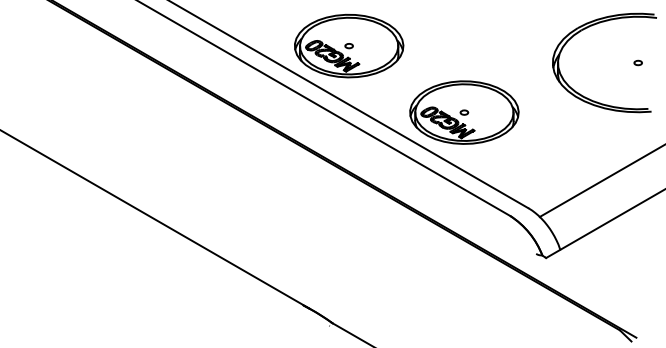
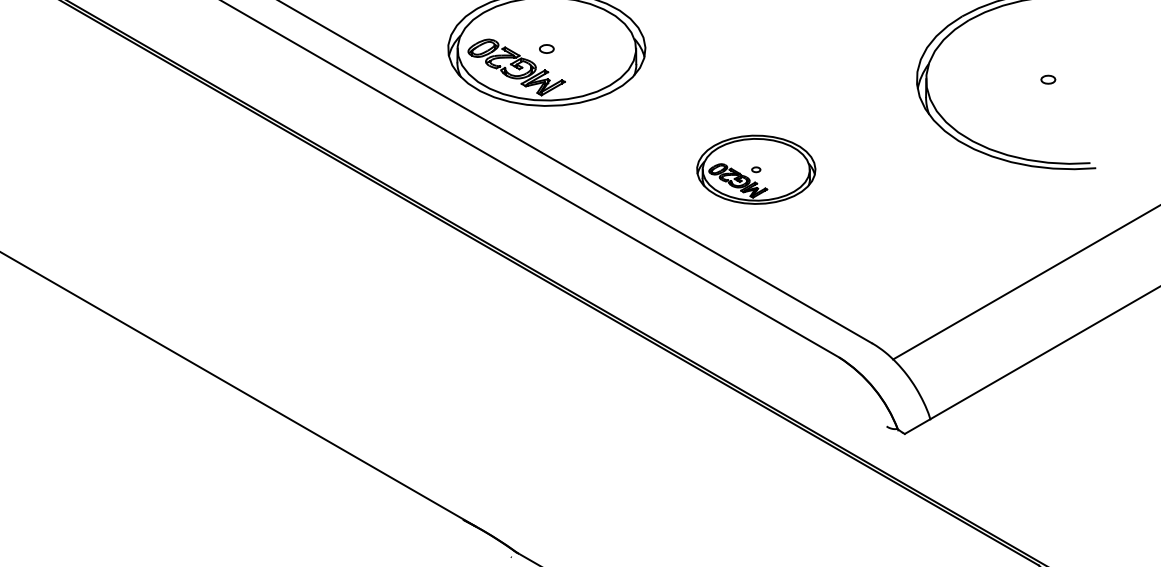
part: (637, 62) -> (1047, 78), moved
part: (464, 112) -> (756, 169), size x0.6

